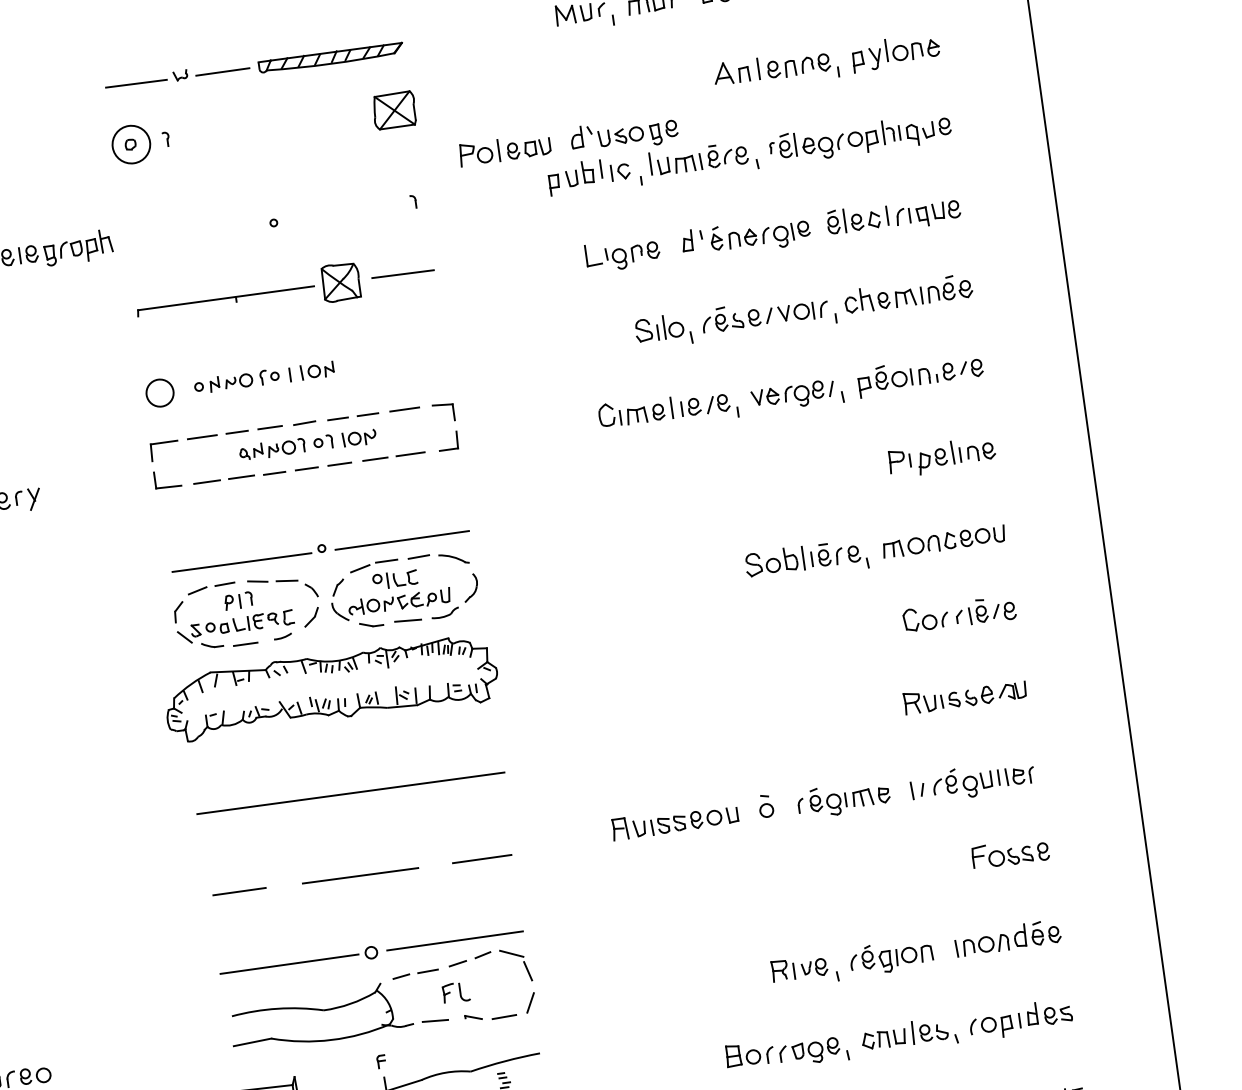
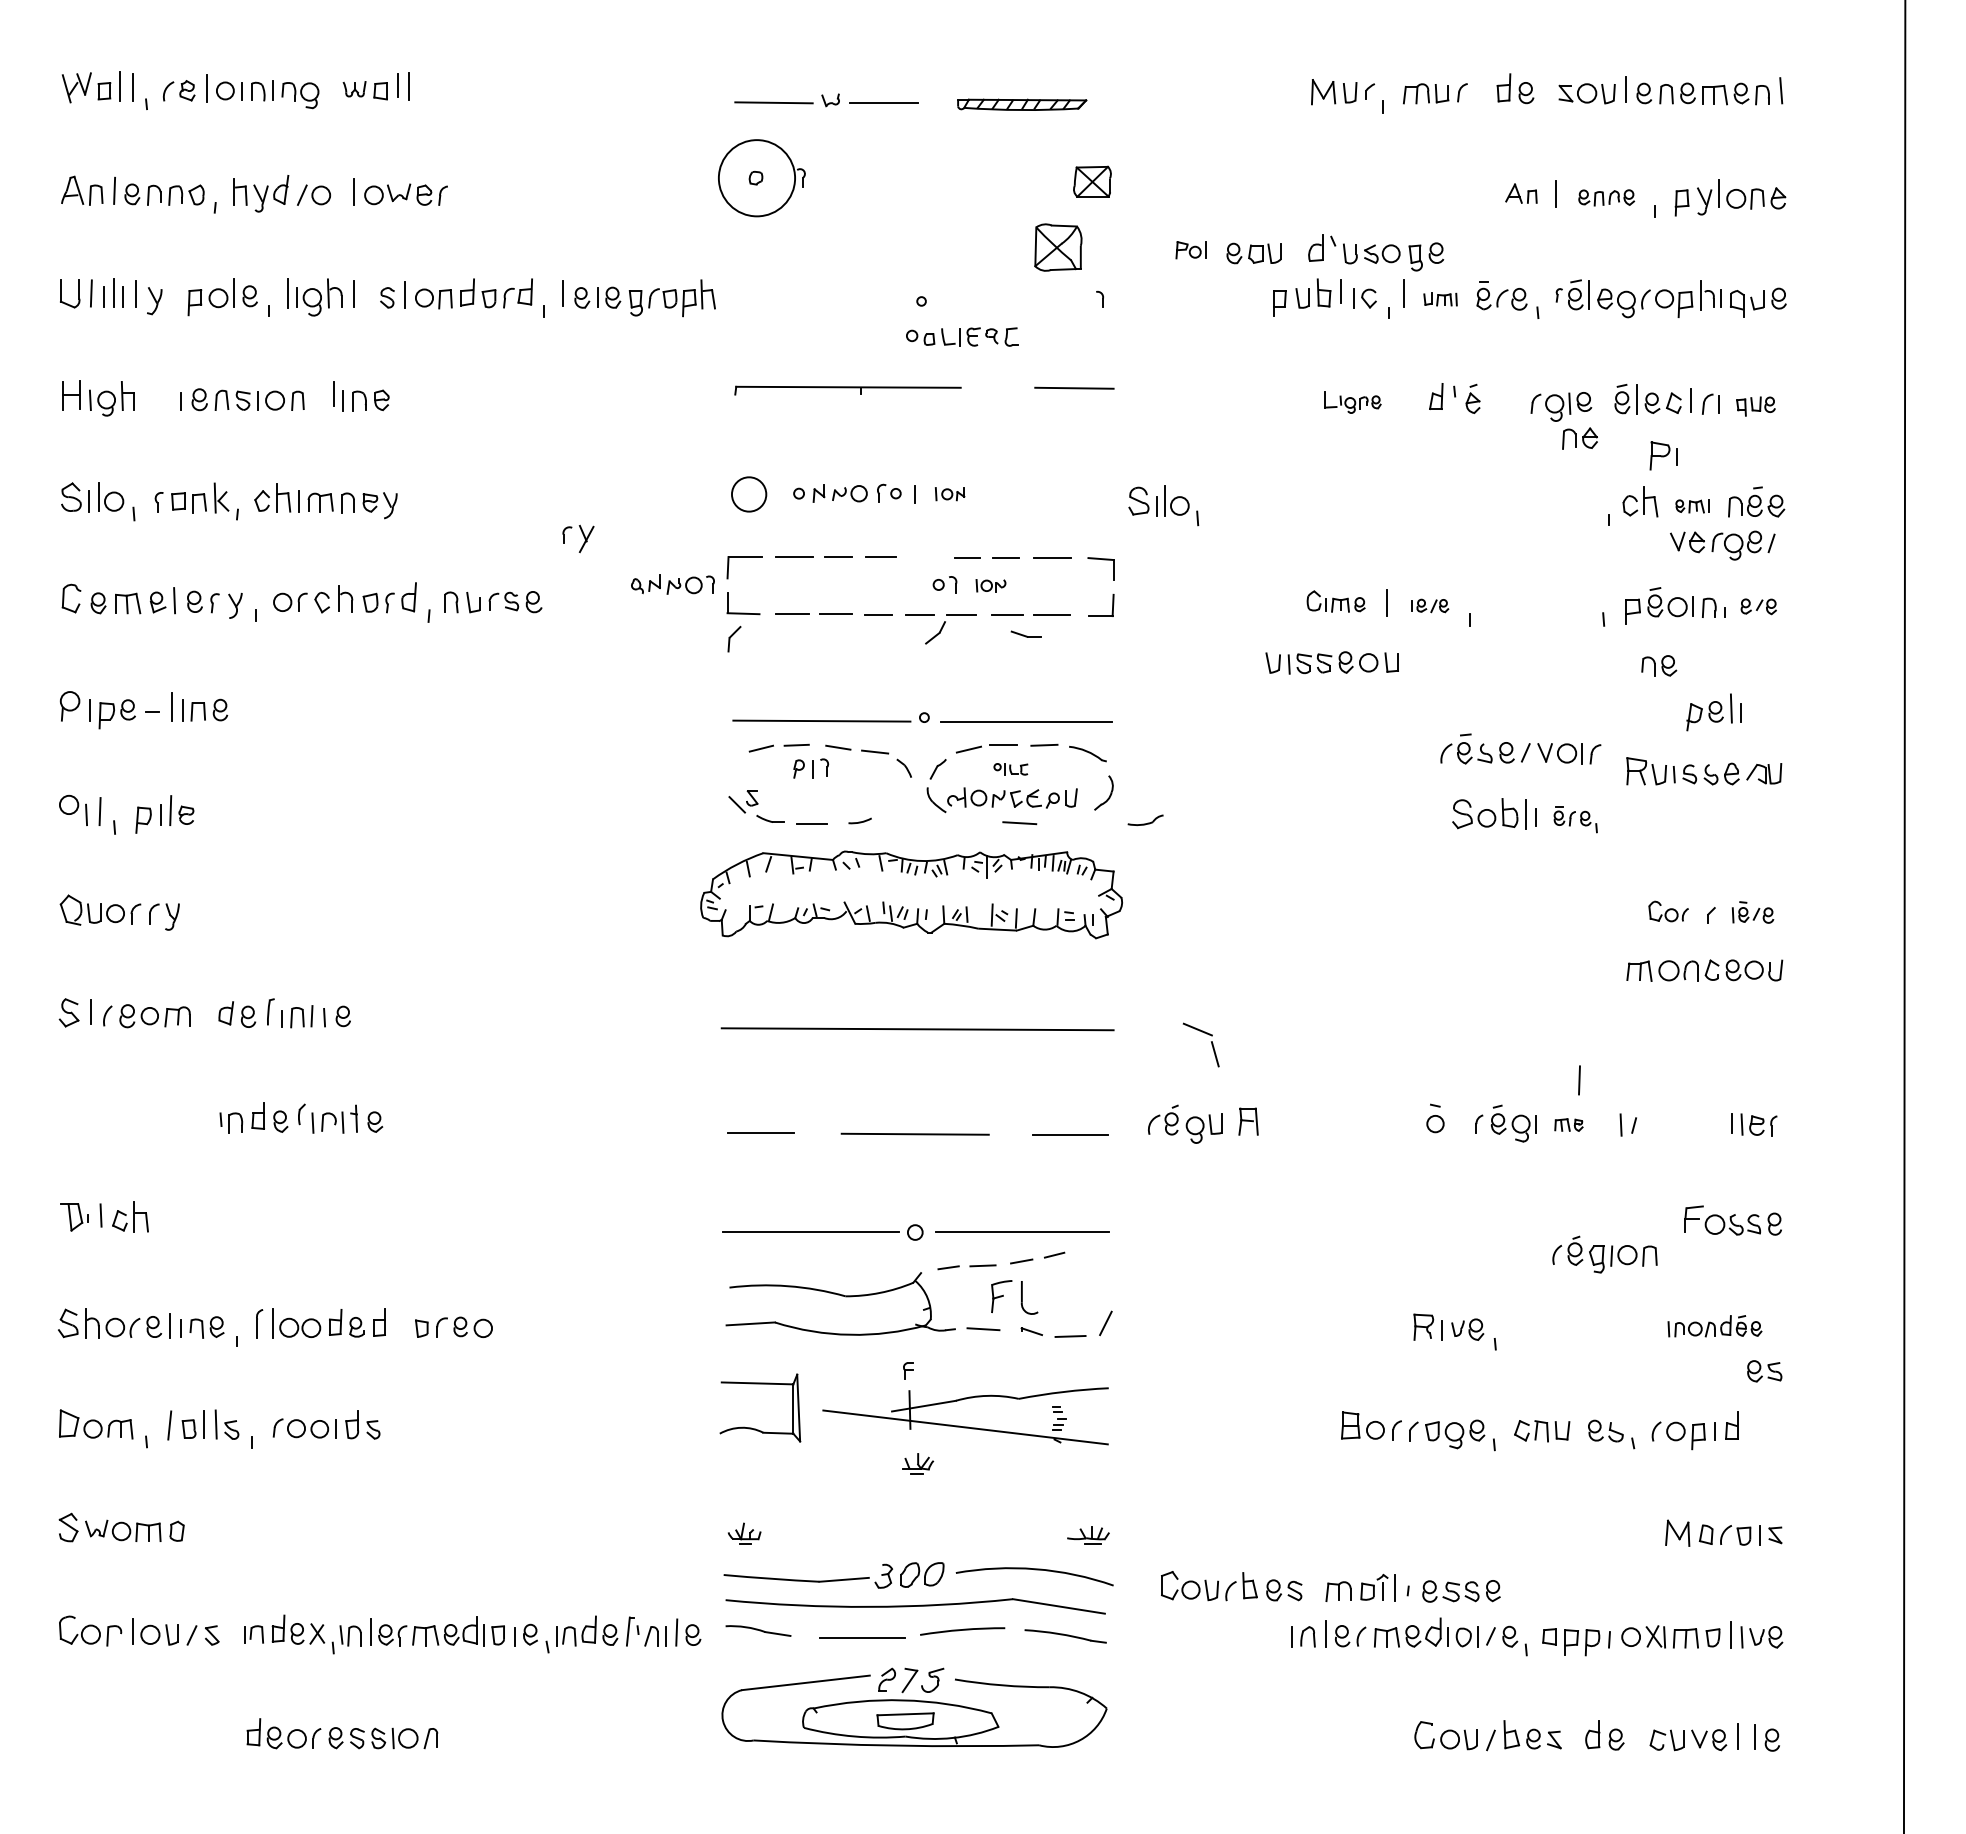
part: (330, 57) -> (1021, 104), size x0.7
part: (798, 66) -> (1606, 197), size x0.7
part: (731, 72) -> (1521, 193), size x0.7
part: (394, 110) -> (1092, 181), size x0.7
circle: (131, 144) -> (756, 178), size x1.6
part: (478, 152) -> (1190, 249), size x0.6
part: (679, 164) -> (1440, 299), size x0.6
part: (938, 213) -> (1755, 406), size x0.7
part: (742, 238) -> (1579, 438), moved
part: (622, 254) -> (1352, 402), size x0.6
part: (341, 282) -> (1058, 247), moved
part: (900, 298) -> (1692, 506), size x0.6
part: (764, 312) -> (1520, 748), moved
part: (663, 331) -> (1163, 505), moved
part: (962, 369) -> (1758, 606), size x0.7
part: (316, 370) -> (949, 493), size x0.7
part: (793, 395) -> (1722, 545), moved
part: (705, 405) -> (1430, 605), size x0.6
part: (630, 412) -> (1335, 601), size x0.7
line: (304, 423) -> (924, 557), removed
part: (359, 437) -> (990, 585), size x0.7
part: (272, 449) -> (672, 584), moved
part: (981, 451) -> (1659, 665), moved
part: (899, 460) -> (1663, 455), moved
part: (28, 499) -> (578, 538), moved
part: (943, 541) -> (1704, 970), moved
part: (842, 556) -> (1575, 819), size x0.7
part: (394, 579) -> (1010, 769), size x0.6
part: (991, 610) -> (1752, 912), size x0.7
part: (179, 611) -> (734, 638), moved
part: (445, 612) -> (1145, 819), moved
part: (311, 616) -> (935, 632), moved
part: (925, 618) -> (1668, 911), size x0.7
part: (250, 622) -> (962, 336), moved
part: (370, 623) -> (1025, 633), moved
part: (965, 695) -> (1704, 771), moved
part: (962, 782) -> (1185, 1123), moved
part: (870, 796) -> (1568, 1124), size x0.6
part: (685, 821) -> (1331, 662), moved
part: (1007, 937) -> (1714, 1325), size x0.7
part: (891, 957) -> (1604, 1254), moved
part: (524, 963) -> (1211, 1044), moved
part: (456, 992) -> (1014, 1297), size x1.4
part: (1058, 1015) -> (1764, 1371), moved
line: (913, 1033) -> (1579, 1080), moved

